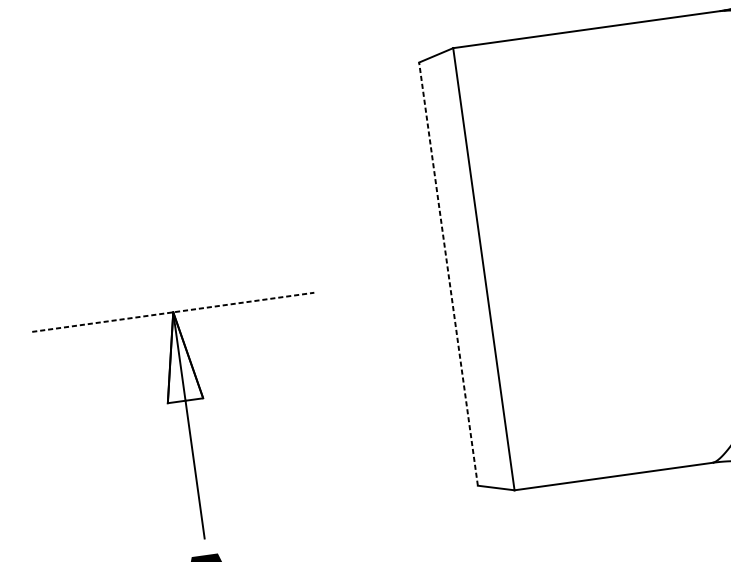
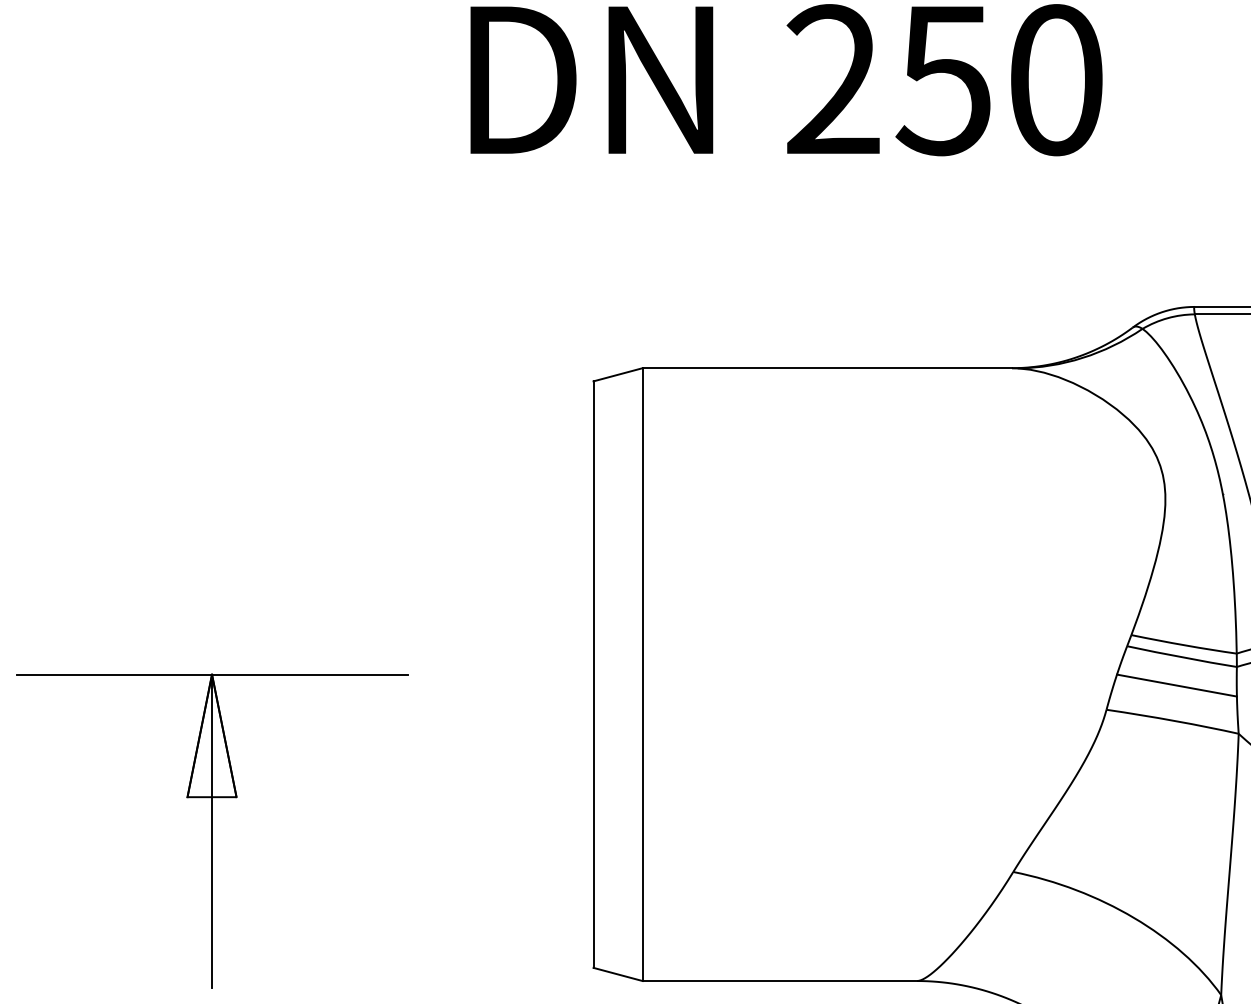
line: (448, 274) -> (593, 674), dashed -> solid
line: (173, 312) -> (212, 674), dashed -> solid

